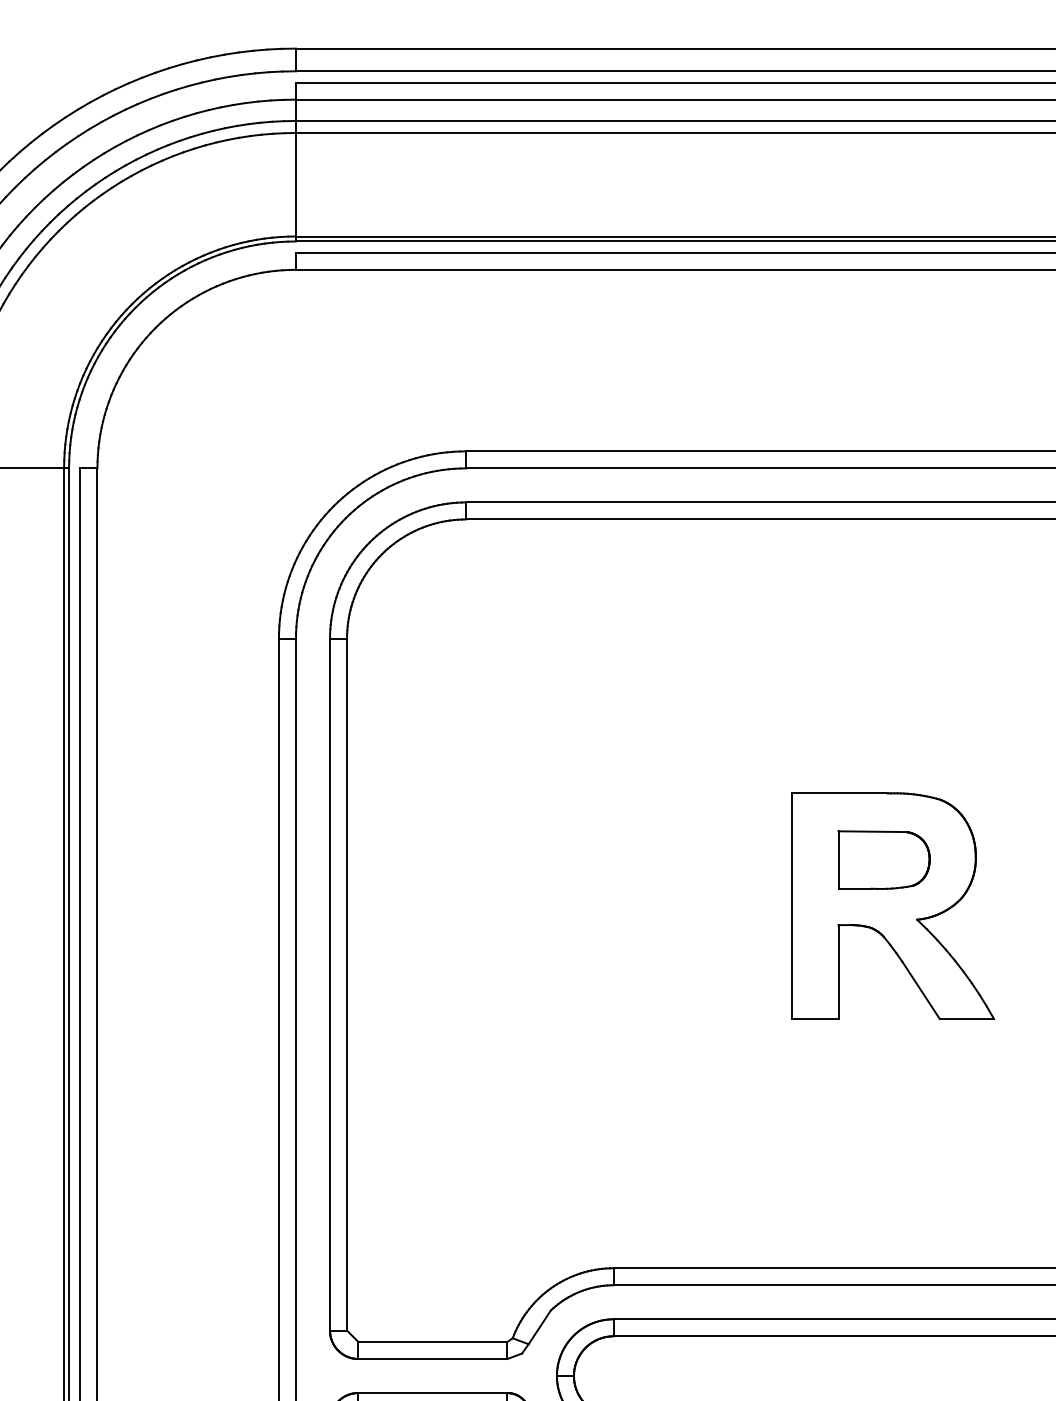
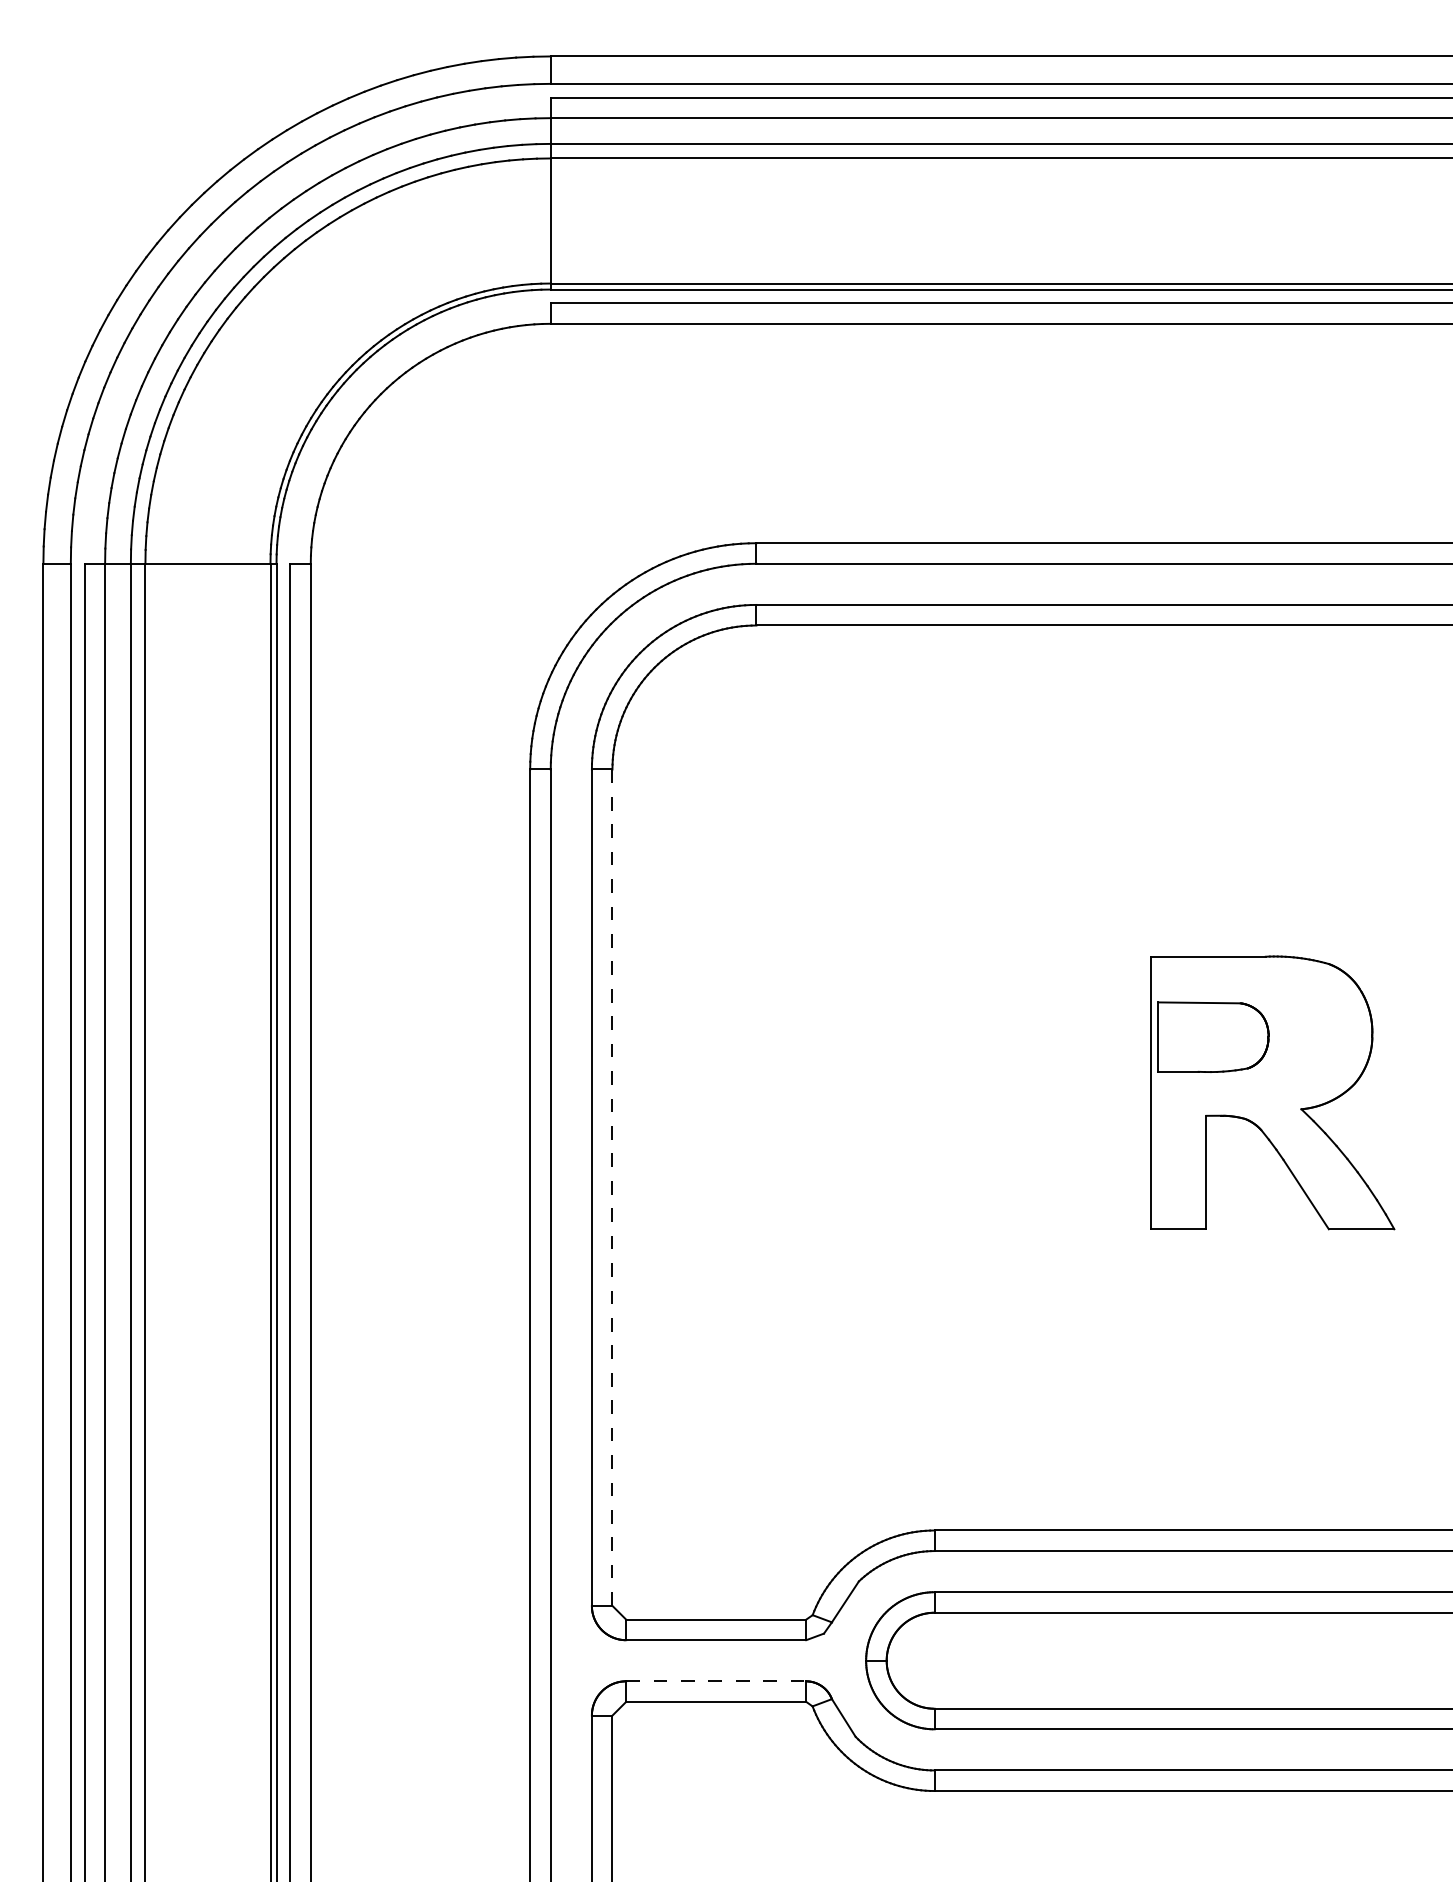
part: (884, 859) -> (1213, 1036), moved
line: (347, 984) -> (612, 1187), solid -> dashed
line: (433, 1393) -> (716, 1681), solid -> dashed

